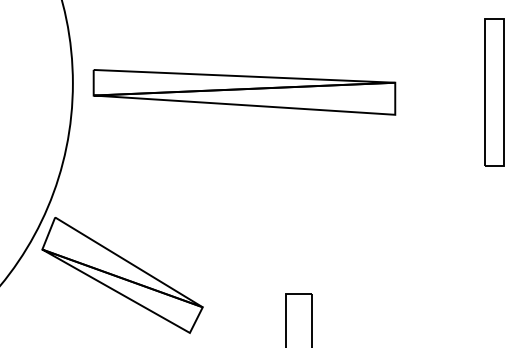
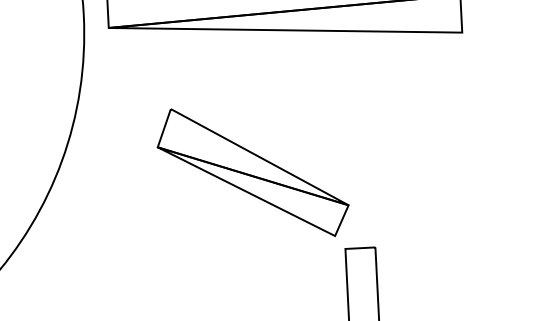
part: (122, 275) -> (252, 172), moved

